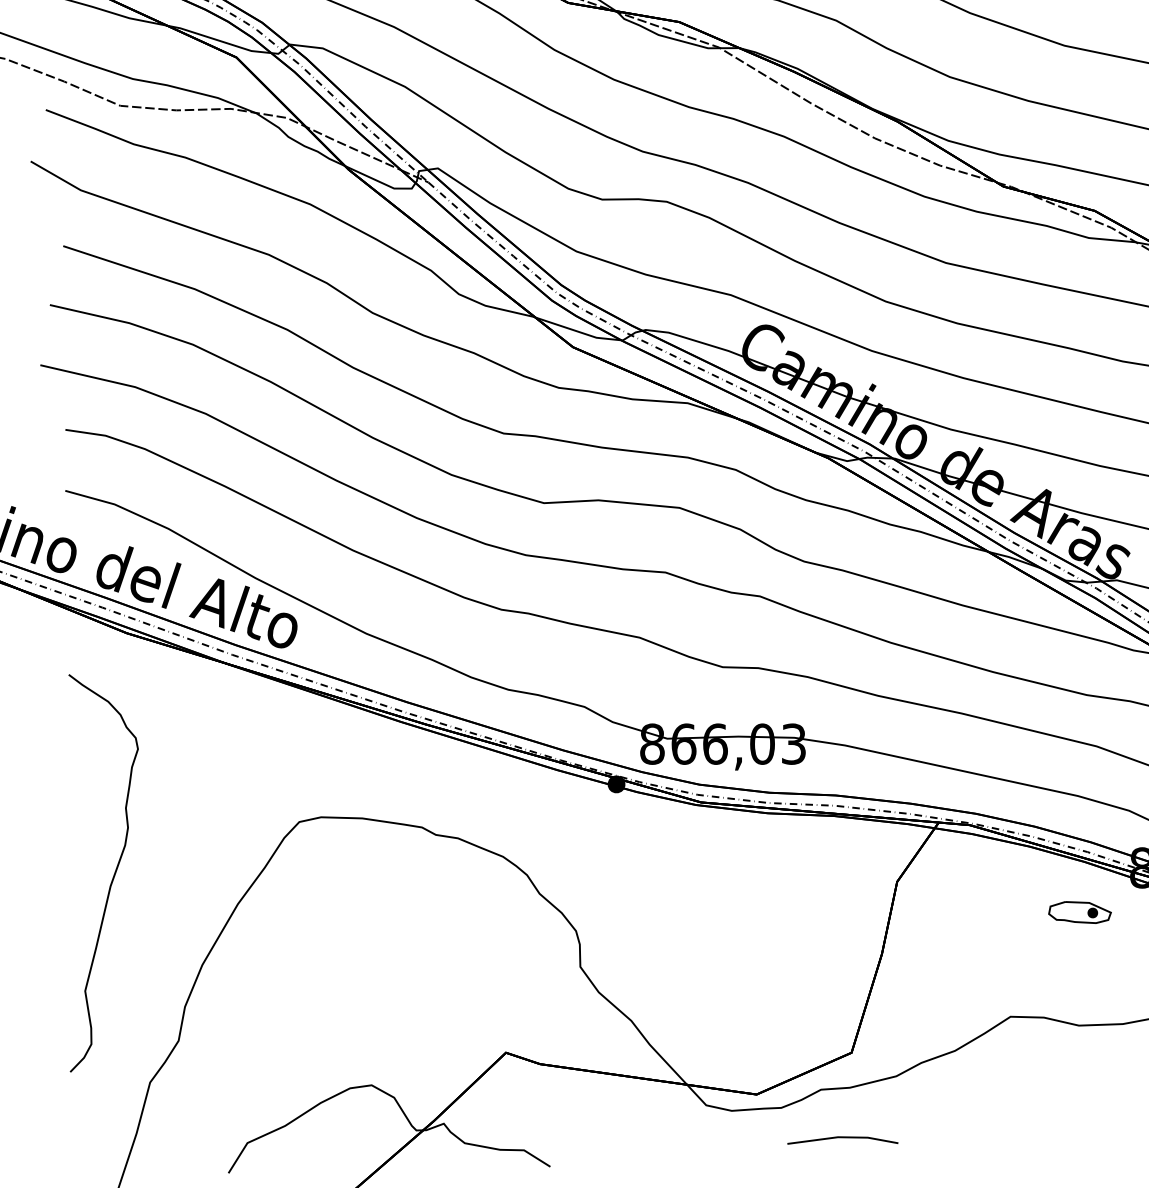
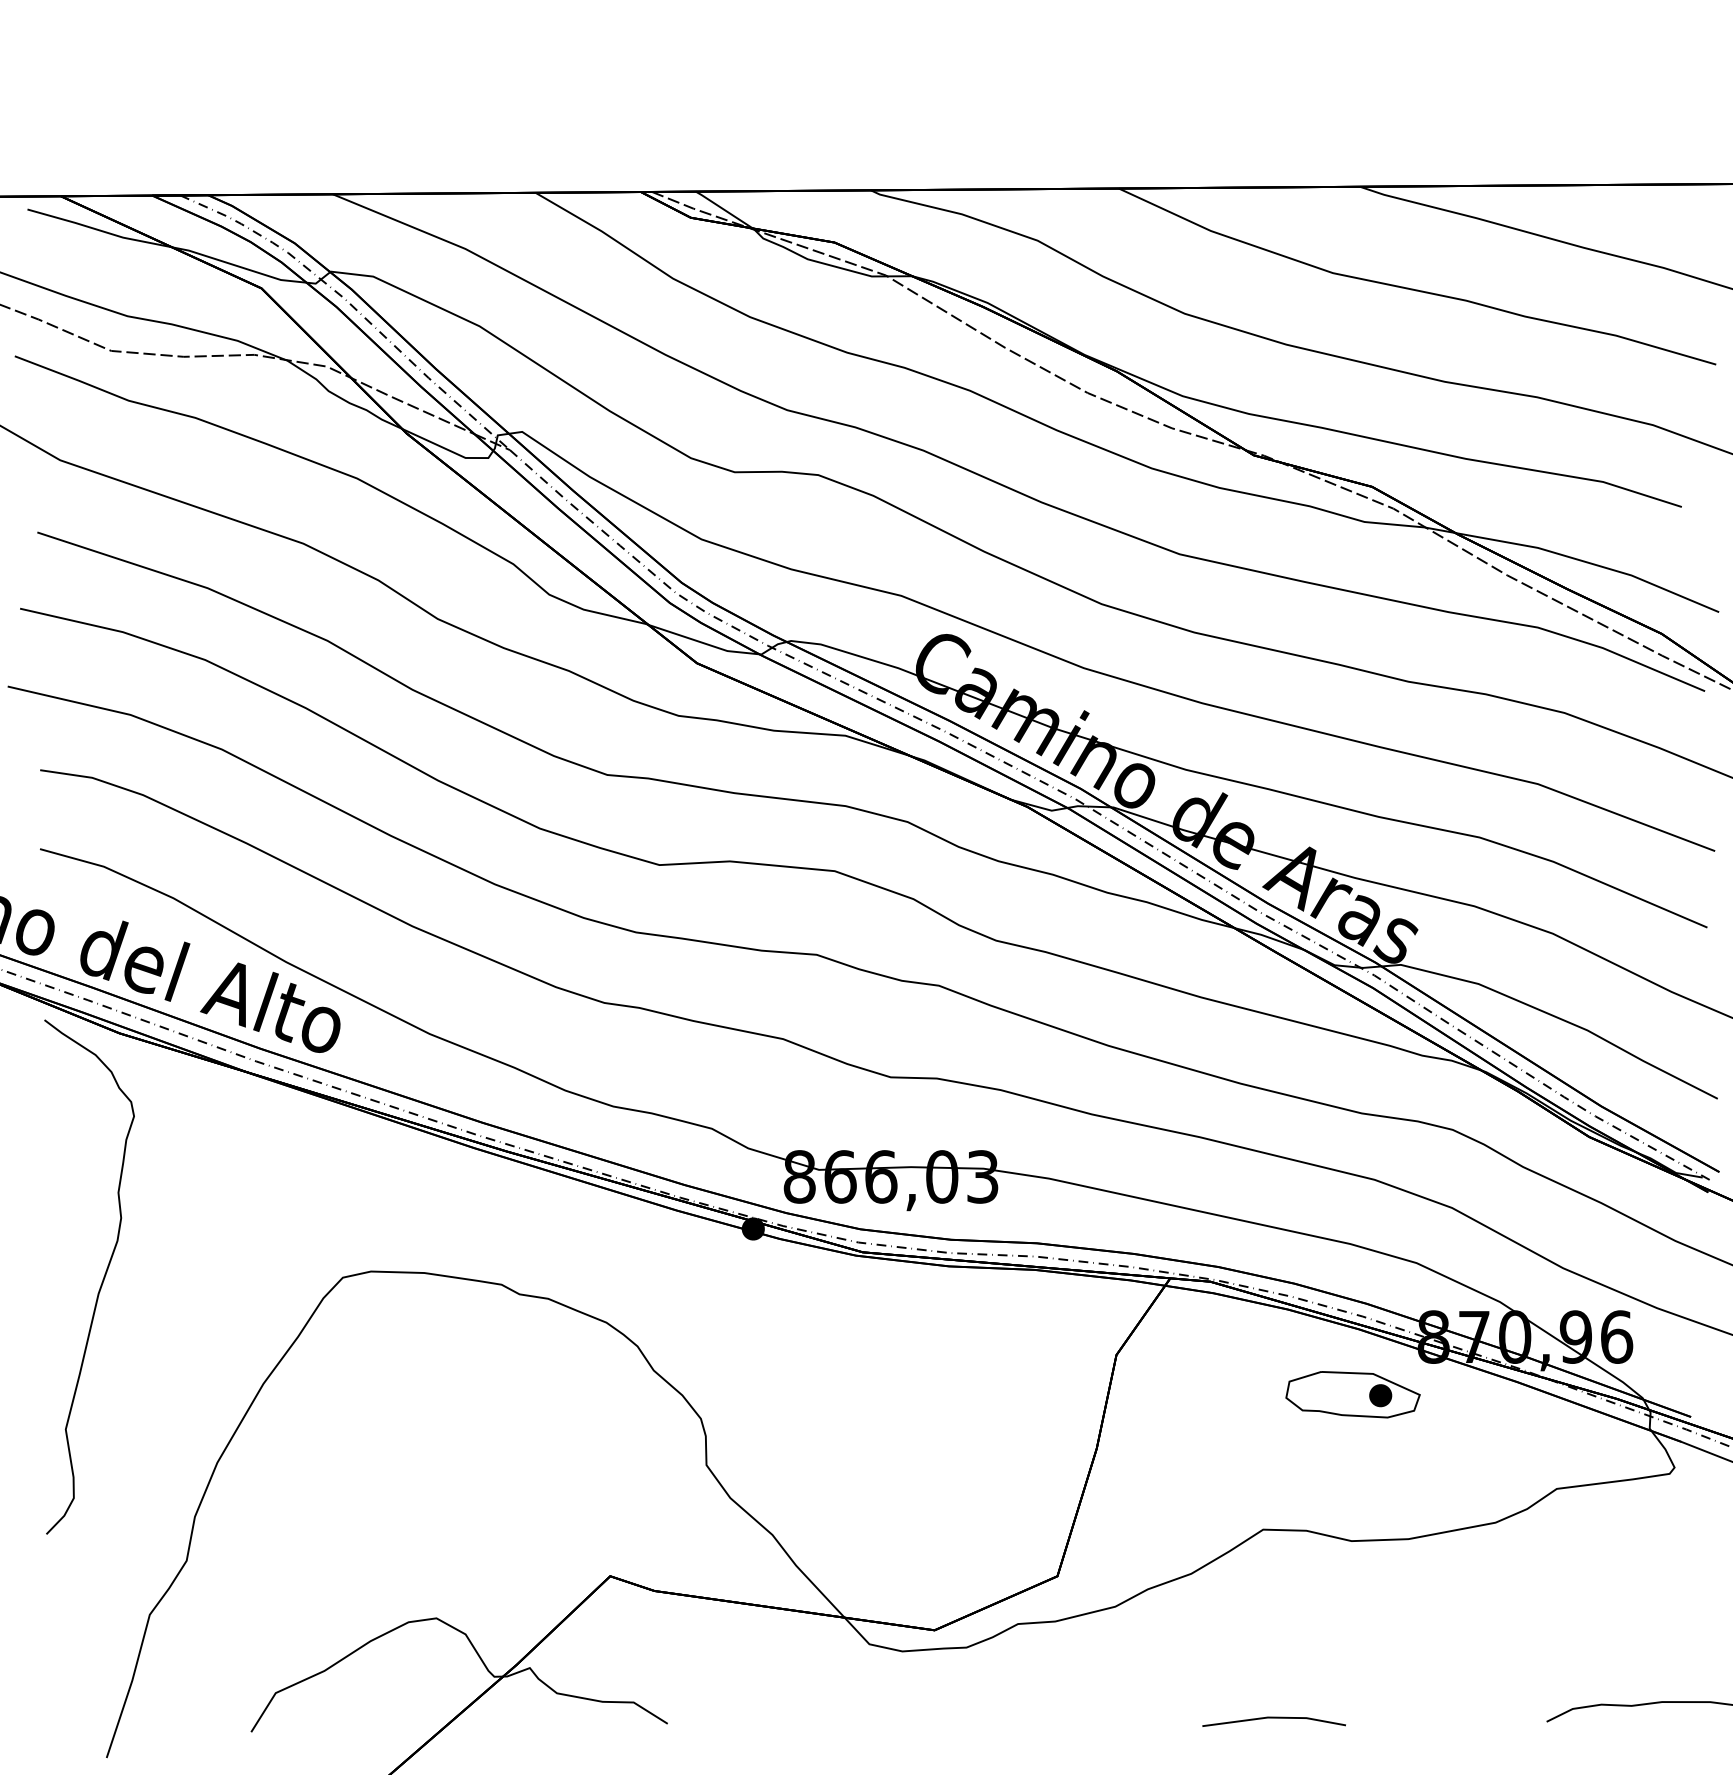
curve: (113, 875) -> (102, 1279), moved
part: (1079, 912) -> (1352, 1394), size x1.67
line: (842, 1137) -> (1273, 1718), moved

